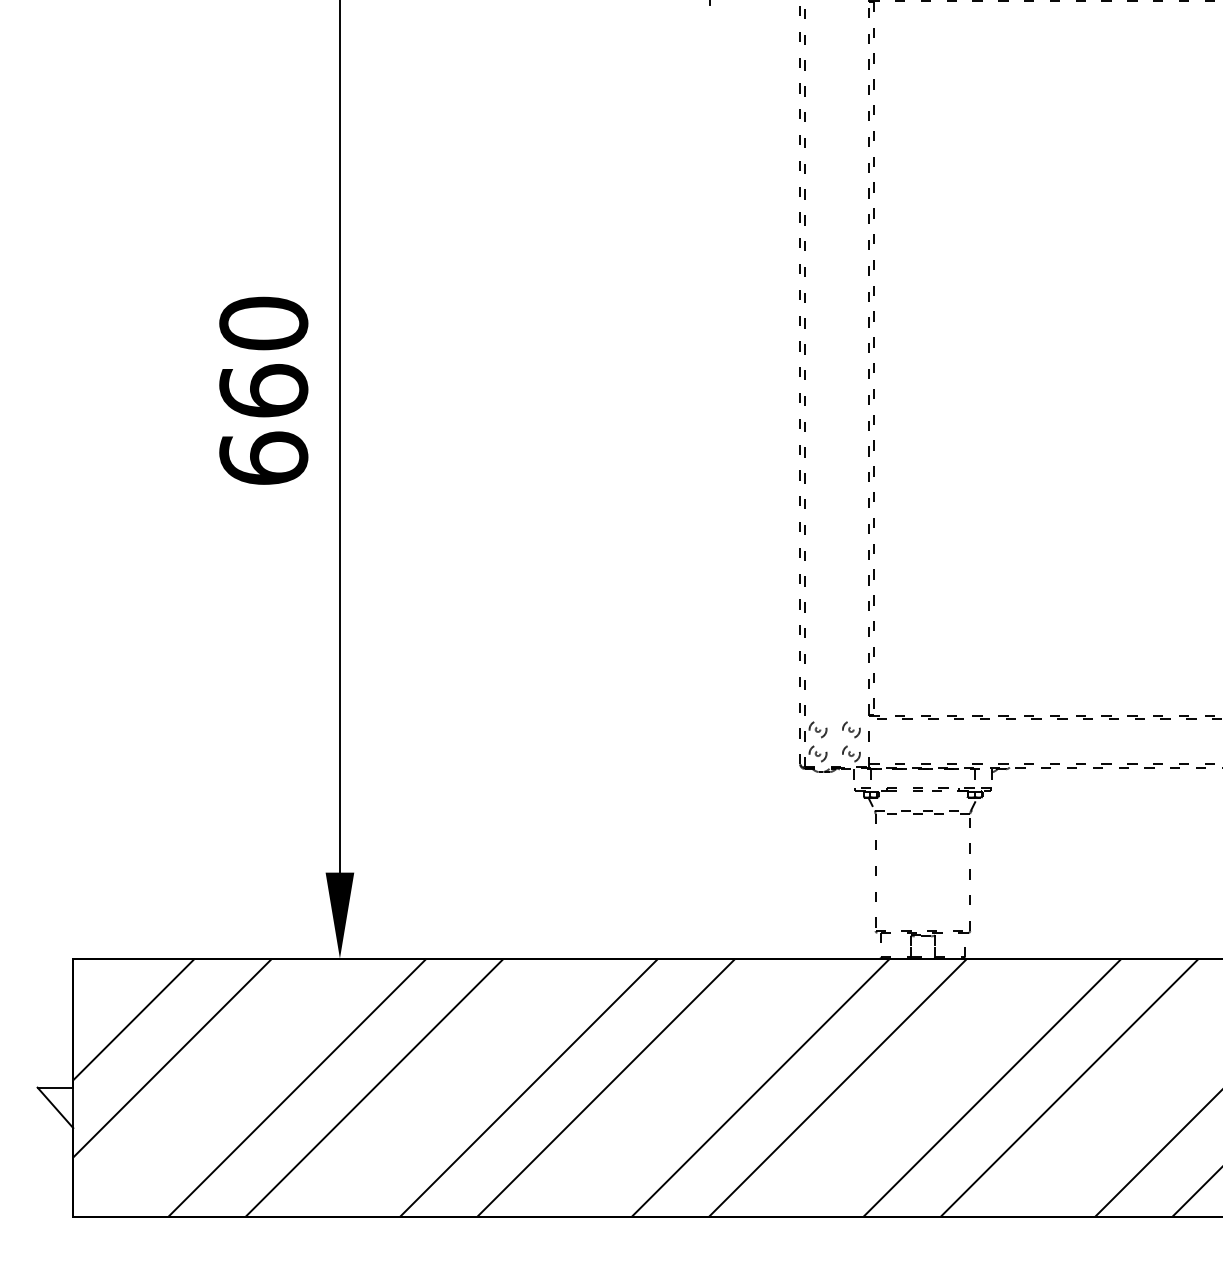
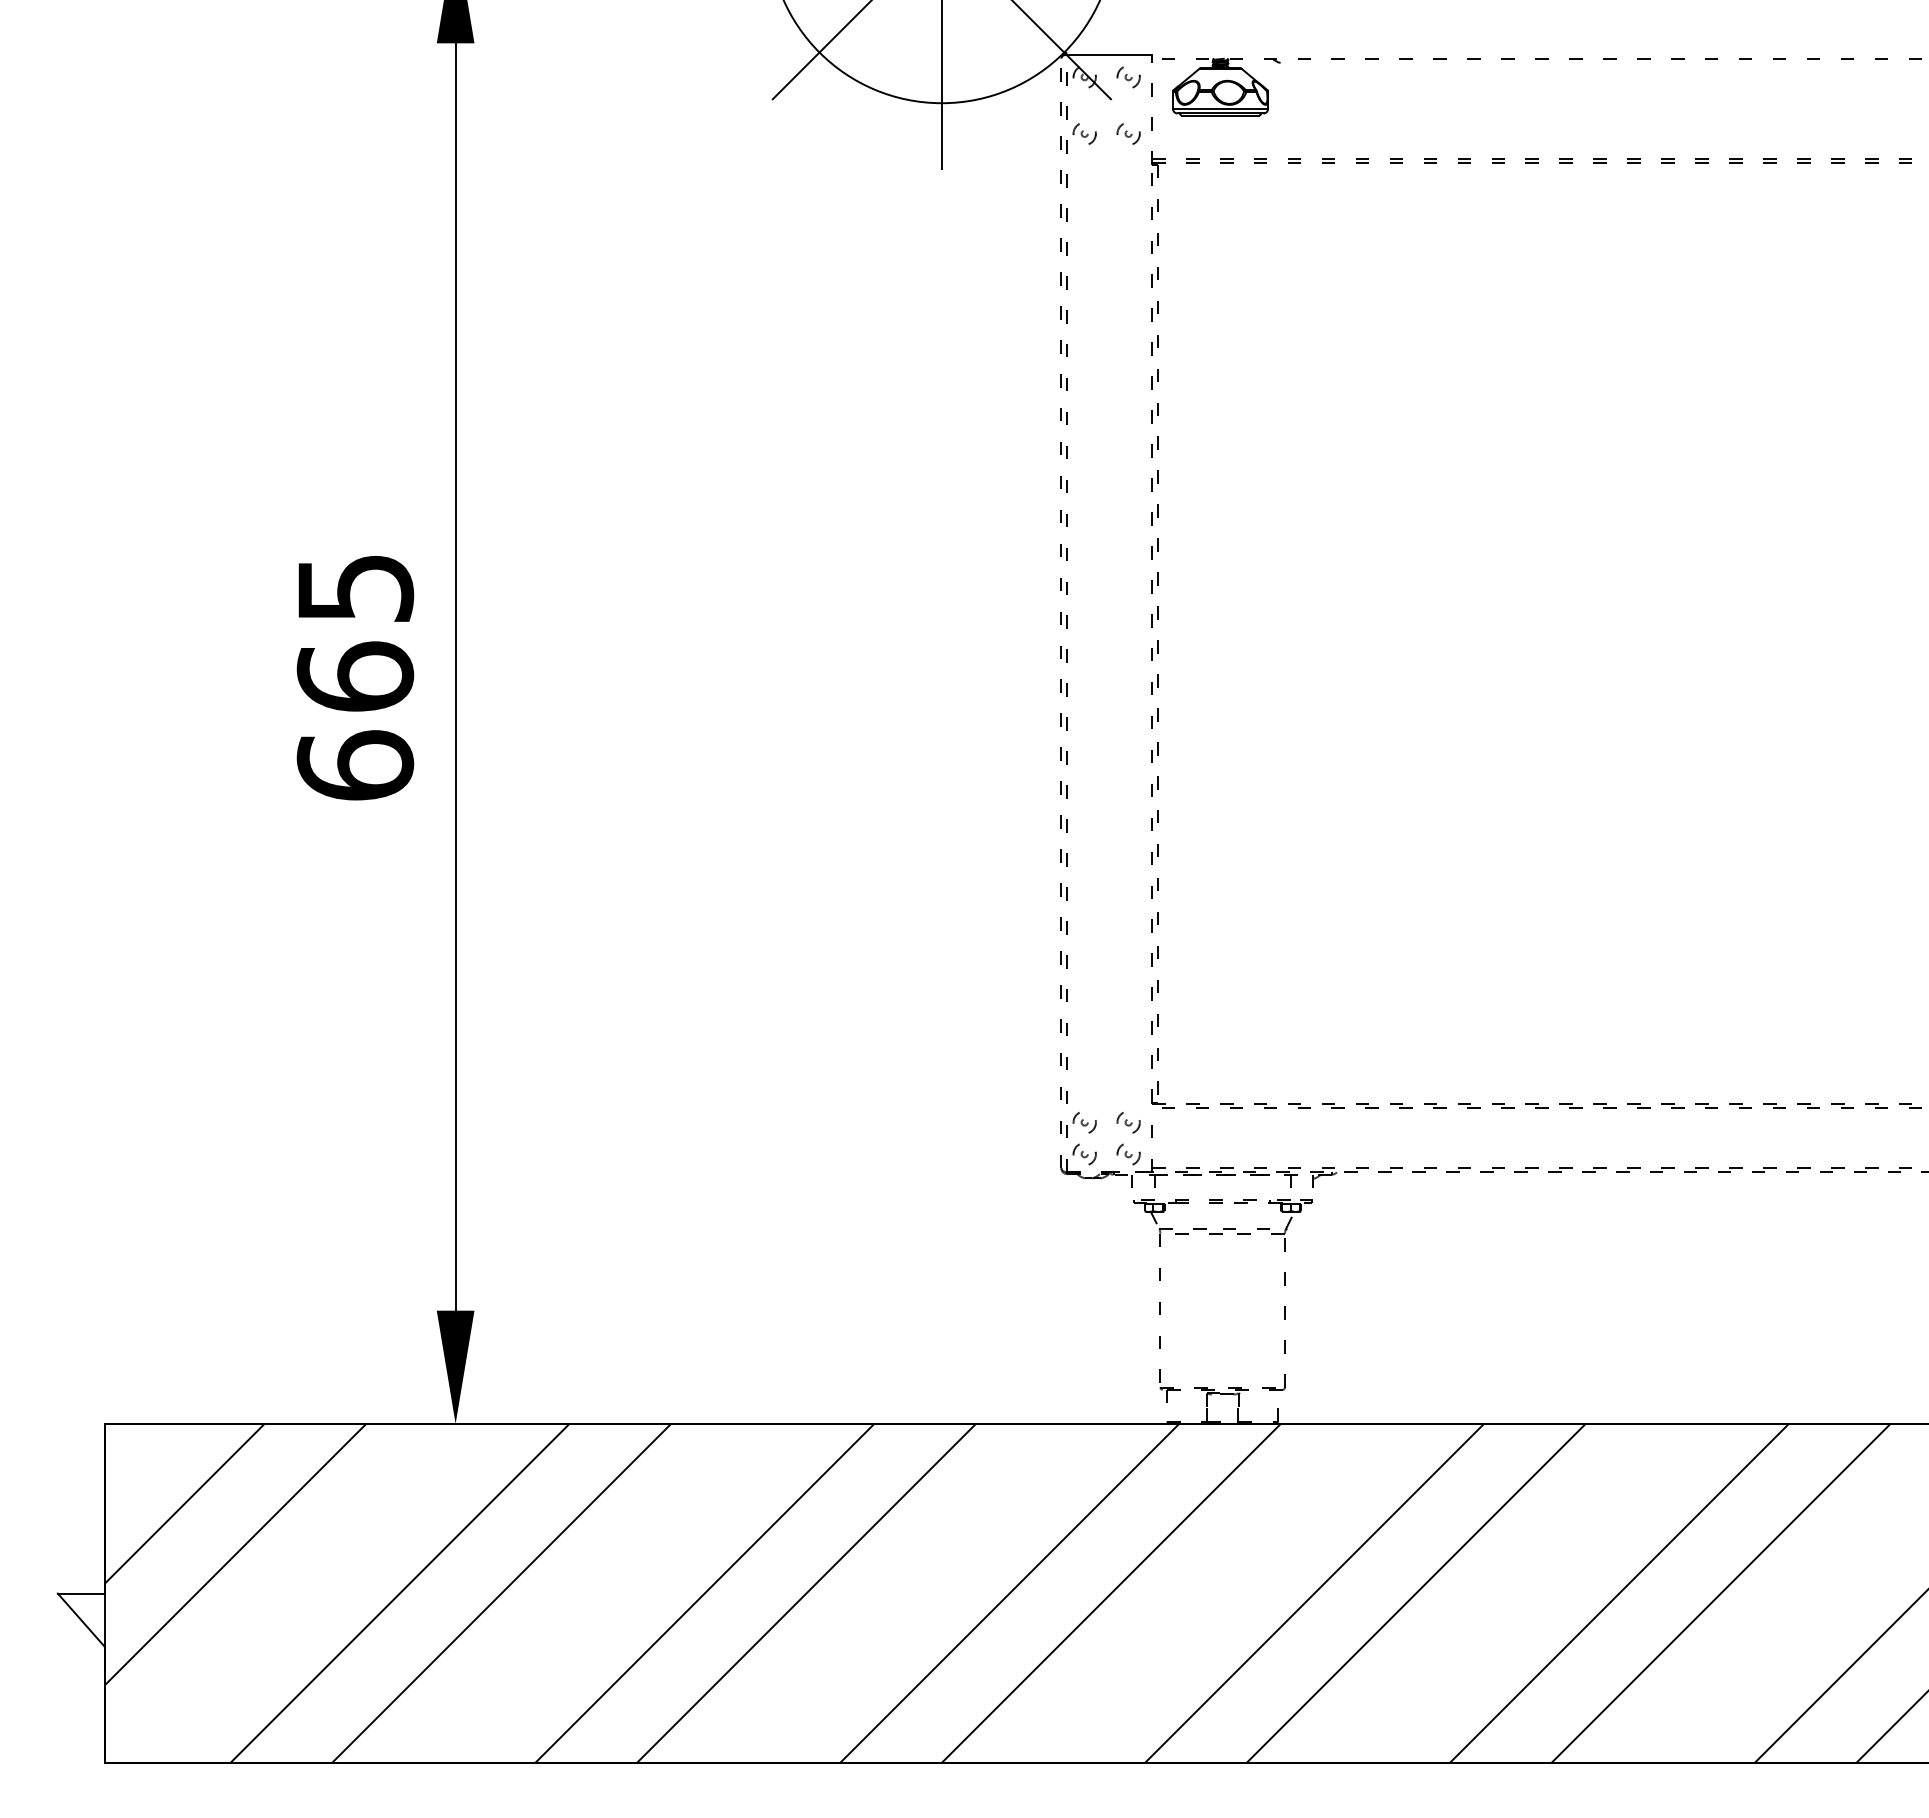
text: (263, 323) -> (355, 588), 660 -> 665

